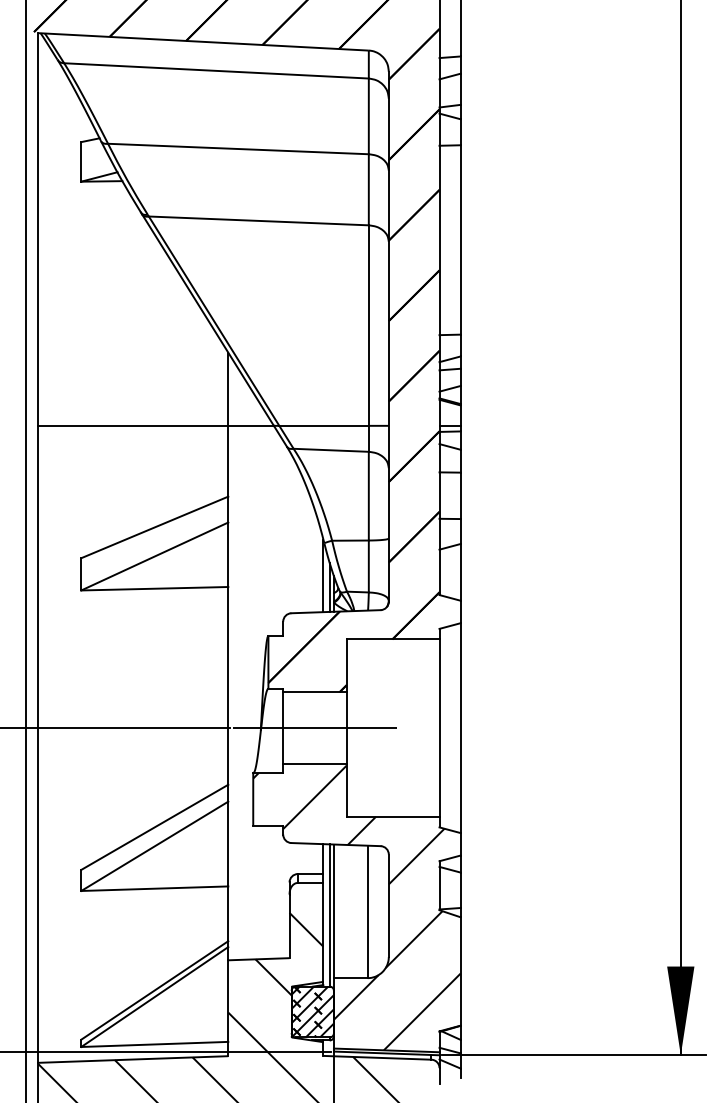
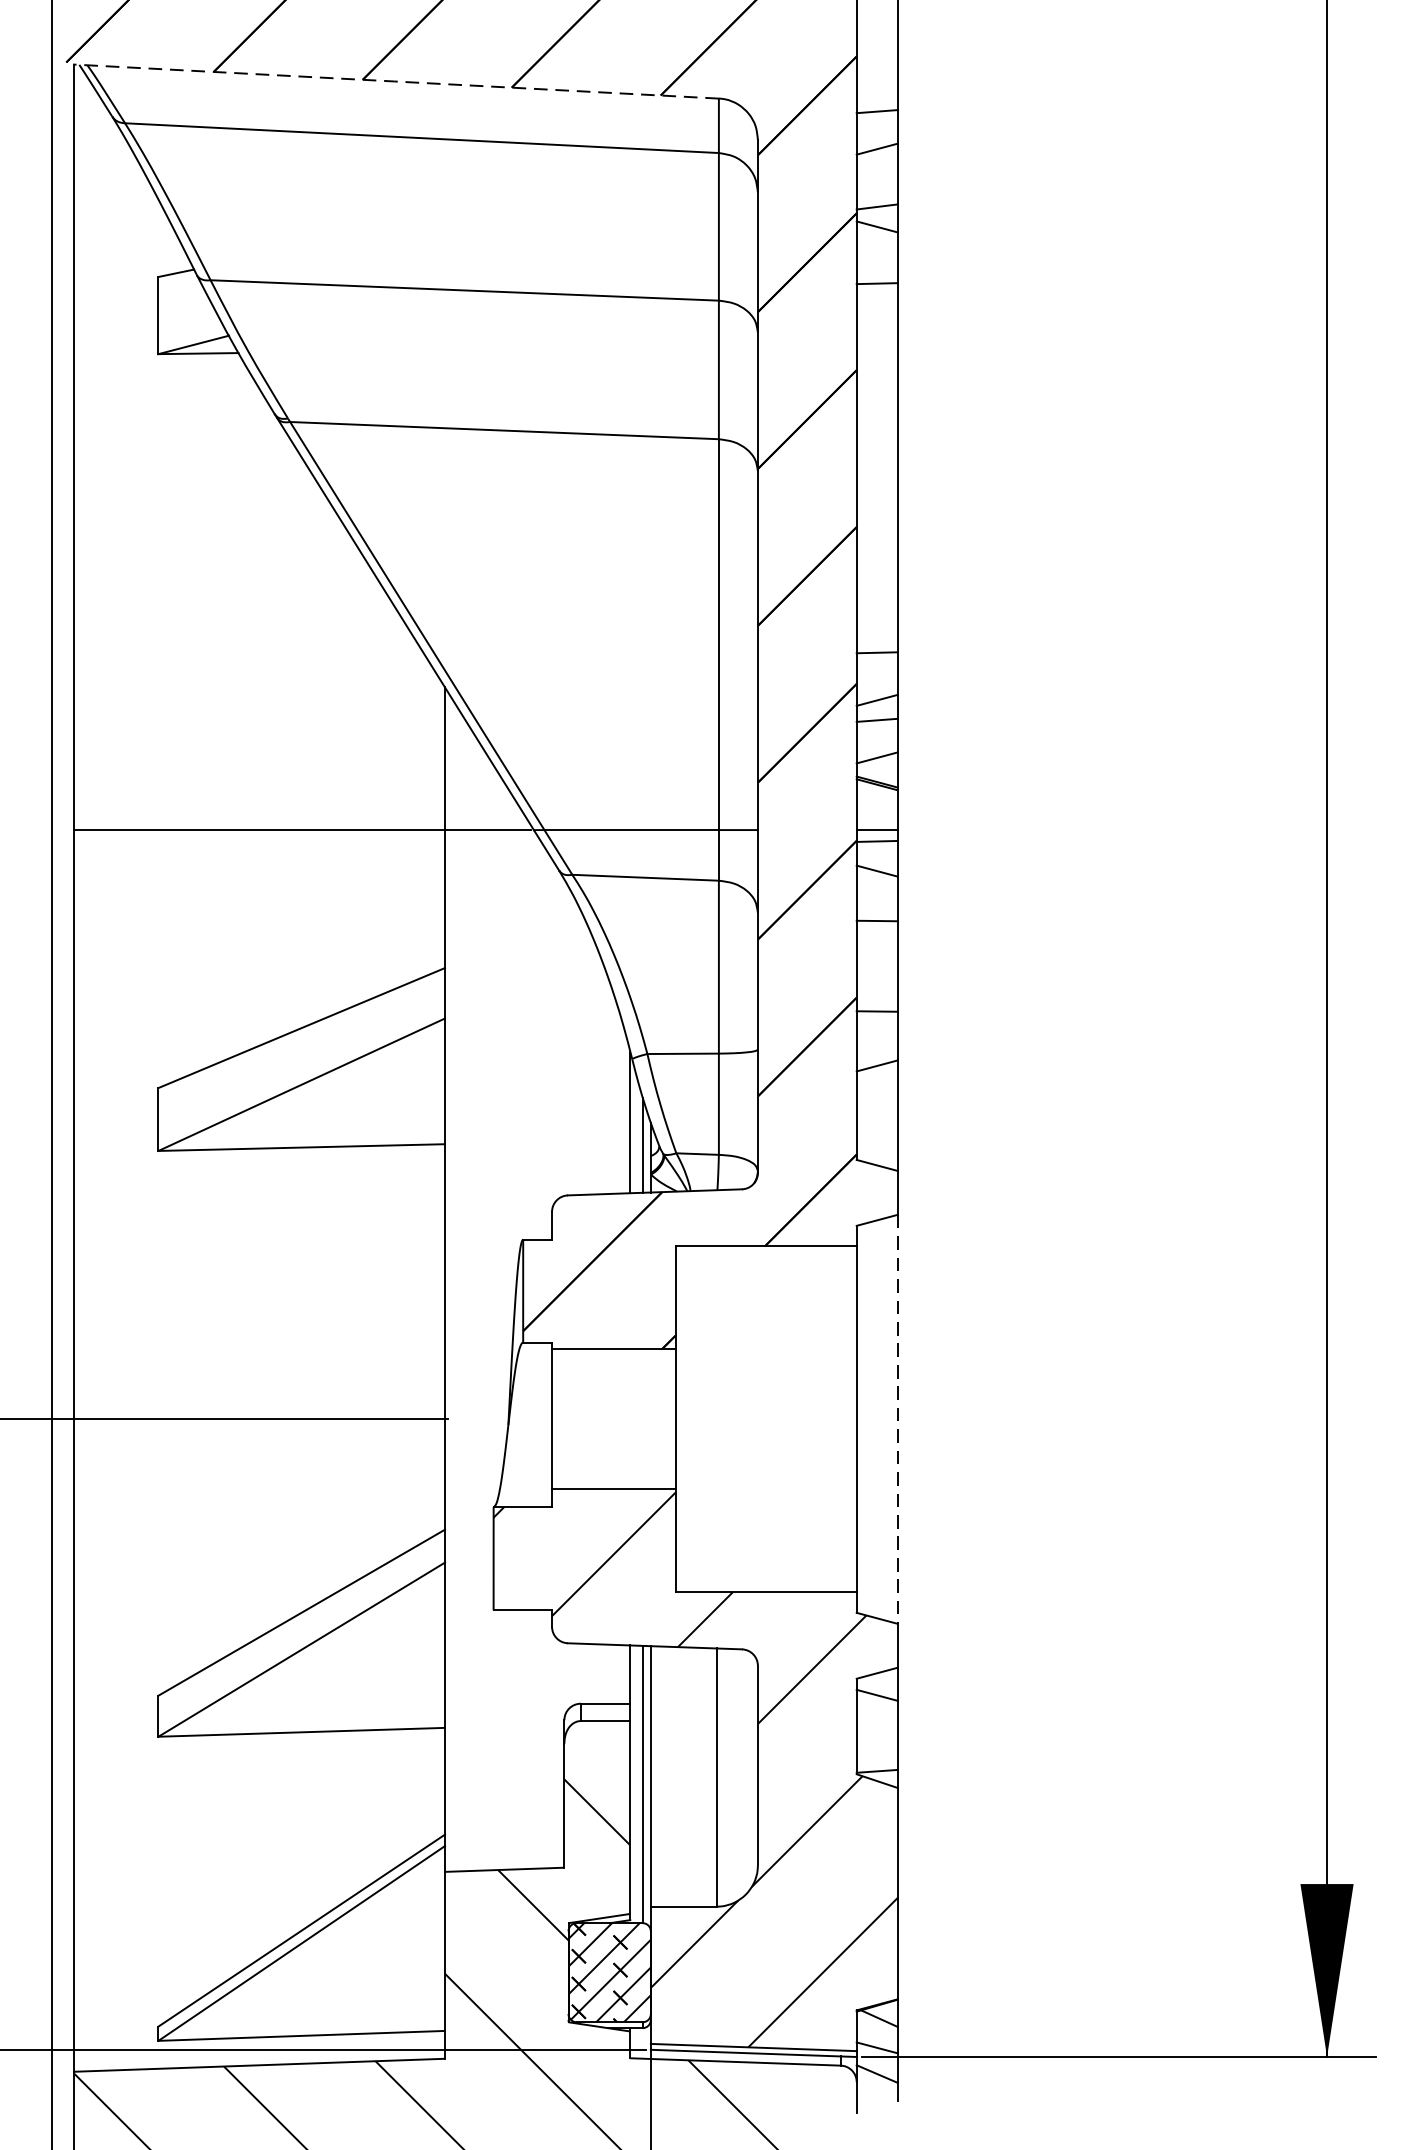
line: (202, 41) -> (394, 80), solid -> dashed
line: (314, 728) -> (613, 1420), removed
line: (460, 728) -> (897, 1420), solid -> dashed

